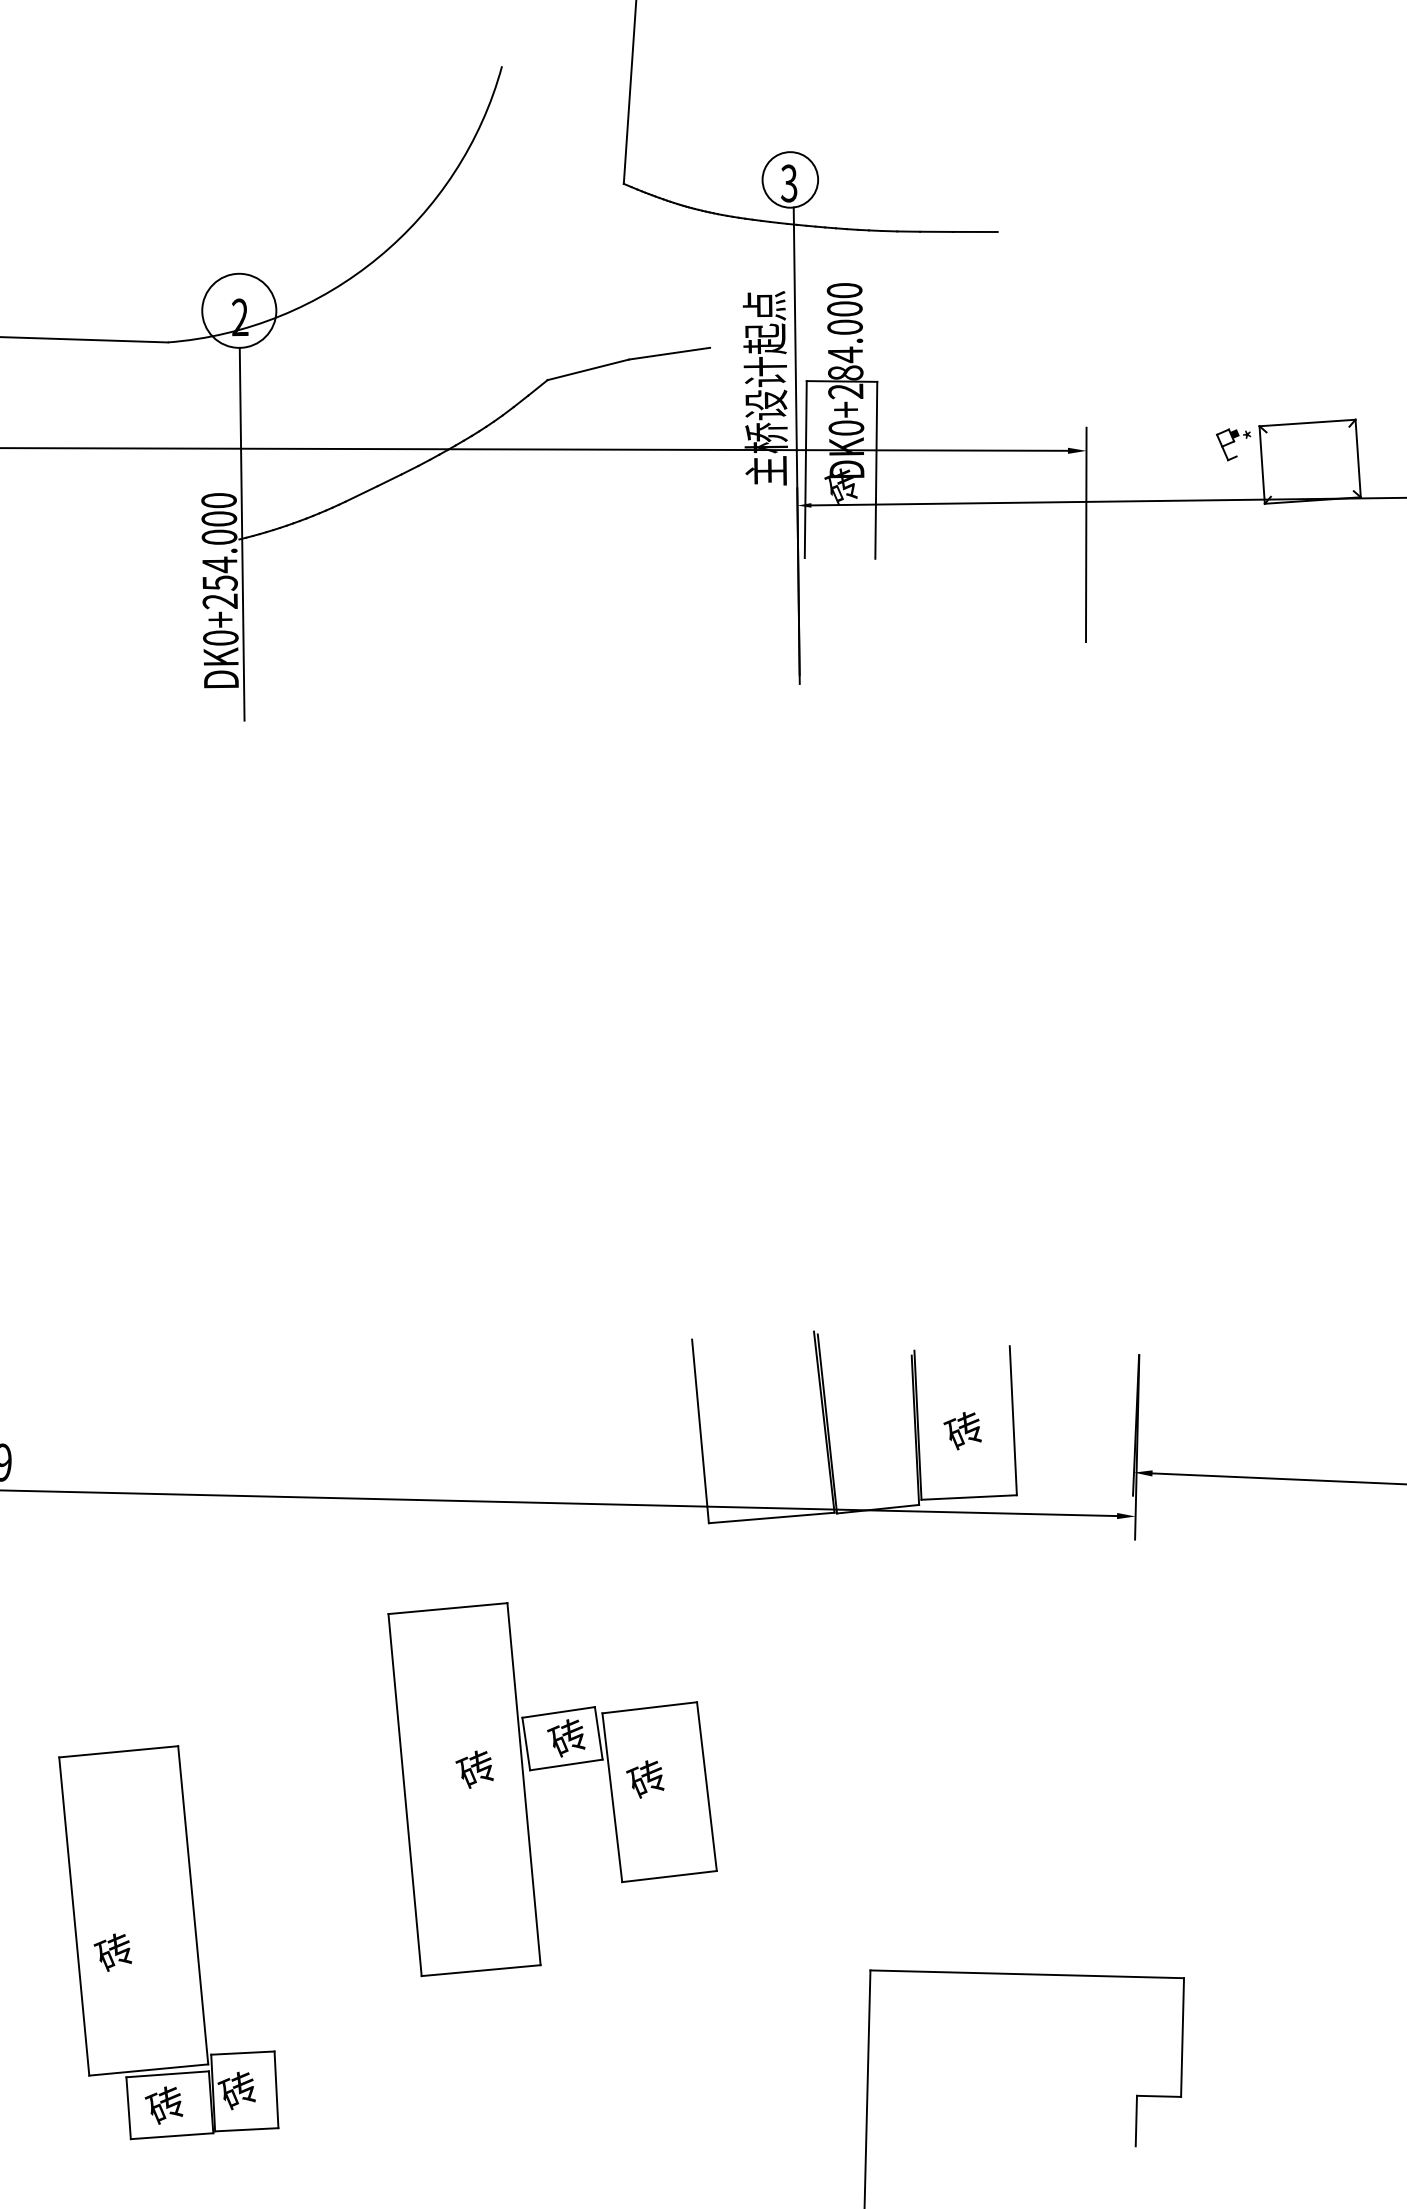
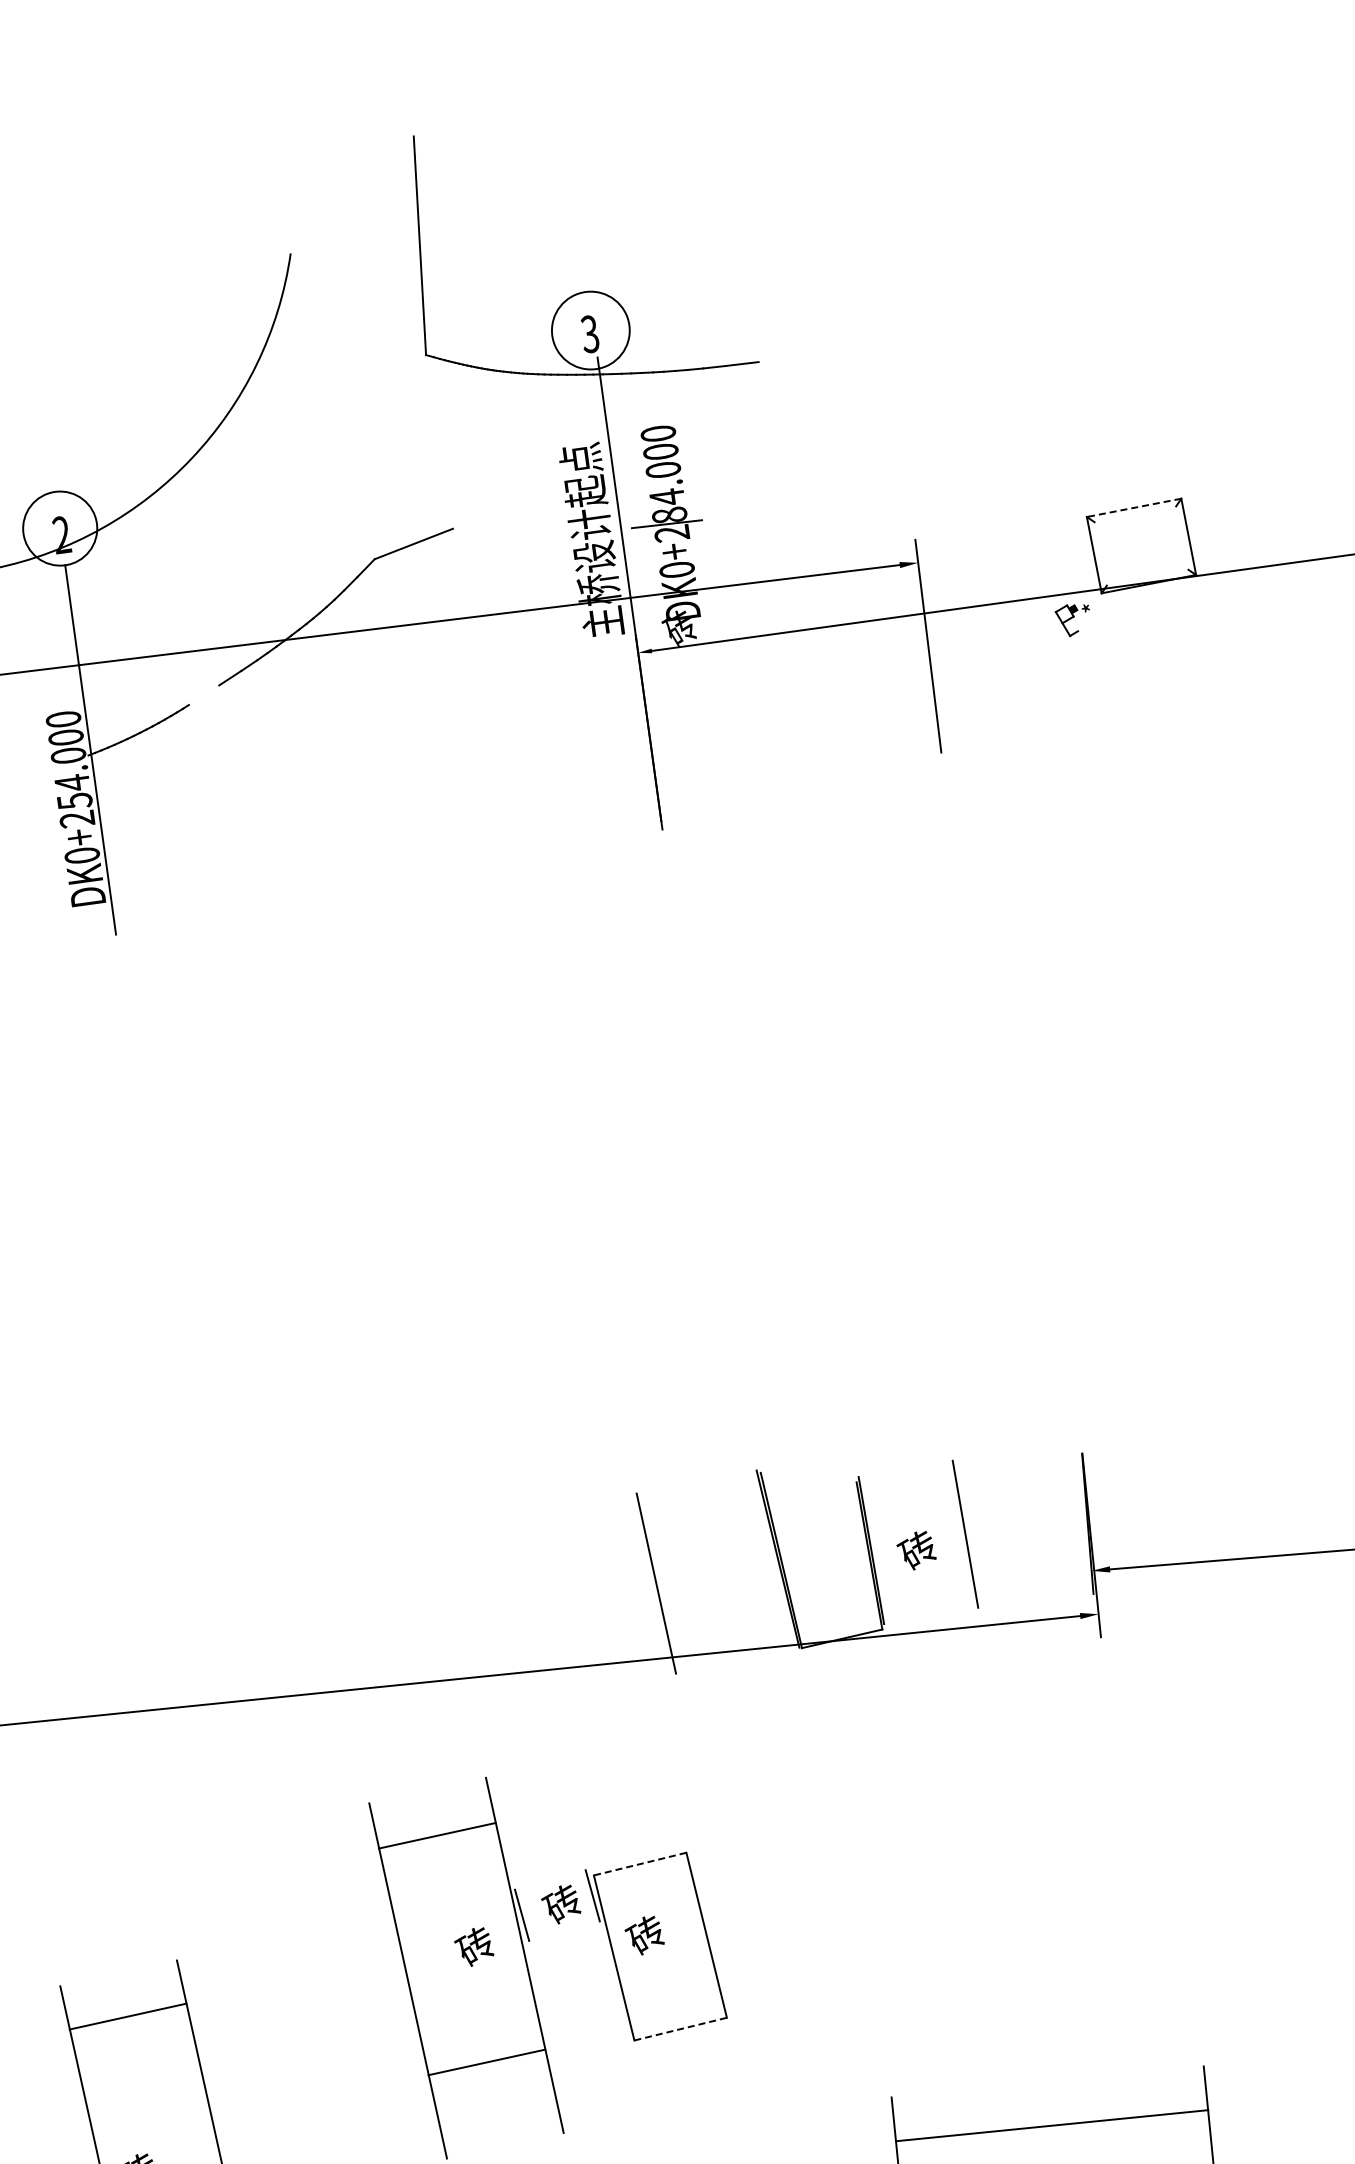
circle: (790, 179) -> (590, 330), size x1.4
line: (974, 231) -> (779, 358), removed
line: (669, 353) -> (492, 517), removed
line: (1307, 423) -> (1134, 508), solid -> dashed
part: (1233, 444) -> (1073, 619), moved
line: (805, 469) -> (641, 616), removed
line: (876, 469) -> (712, 607), removed
line: (361, 493) -> (204, 694), removed
line: (968, 1497) -> (930, 1616), removed
line: (771, 1517) -> (737, 1660), removed
line: (447, 1608) -> (436, 1835), moved
line: (649, 1707) -> (639, 1863), solid -> dashed
line: (558, 1712) -> (550, 1880), removed
line: (118, 1751) -> (127, 2016), moved
line: (566, 1764) -> (564, 1930), removed
line: (669, 1876) -> (680, 2029), solid -> dashed
line: (480, 1970) -> (486, 2062), moved
line: (1027, 1974) -> (1052, 2125), moved

